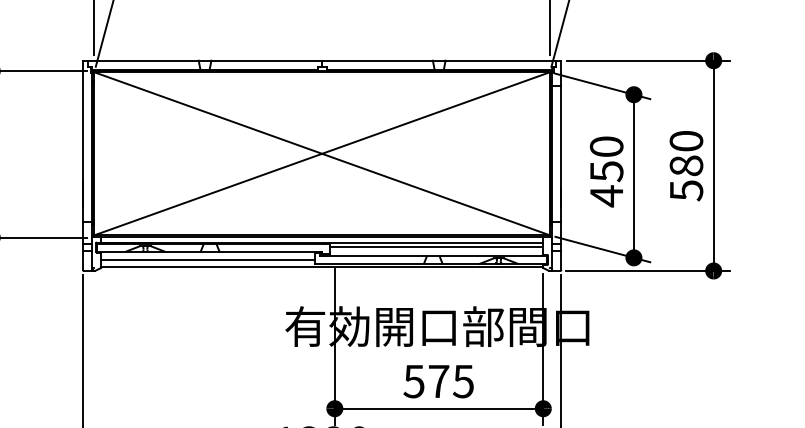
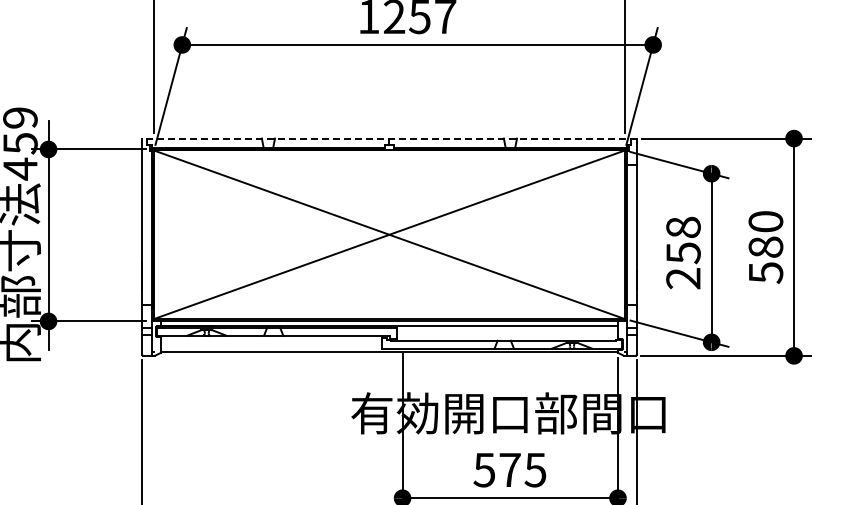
line: (321, 60) -> (388, 138), solid -> dashed
text: (606, 171) -> (683, 253), 450 -> 258
line: (435, 247) -> (506, 331), removed
line: (207, 259) -> (270, 344), removed

